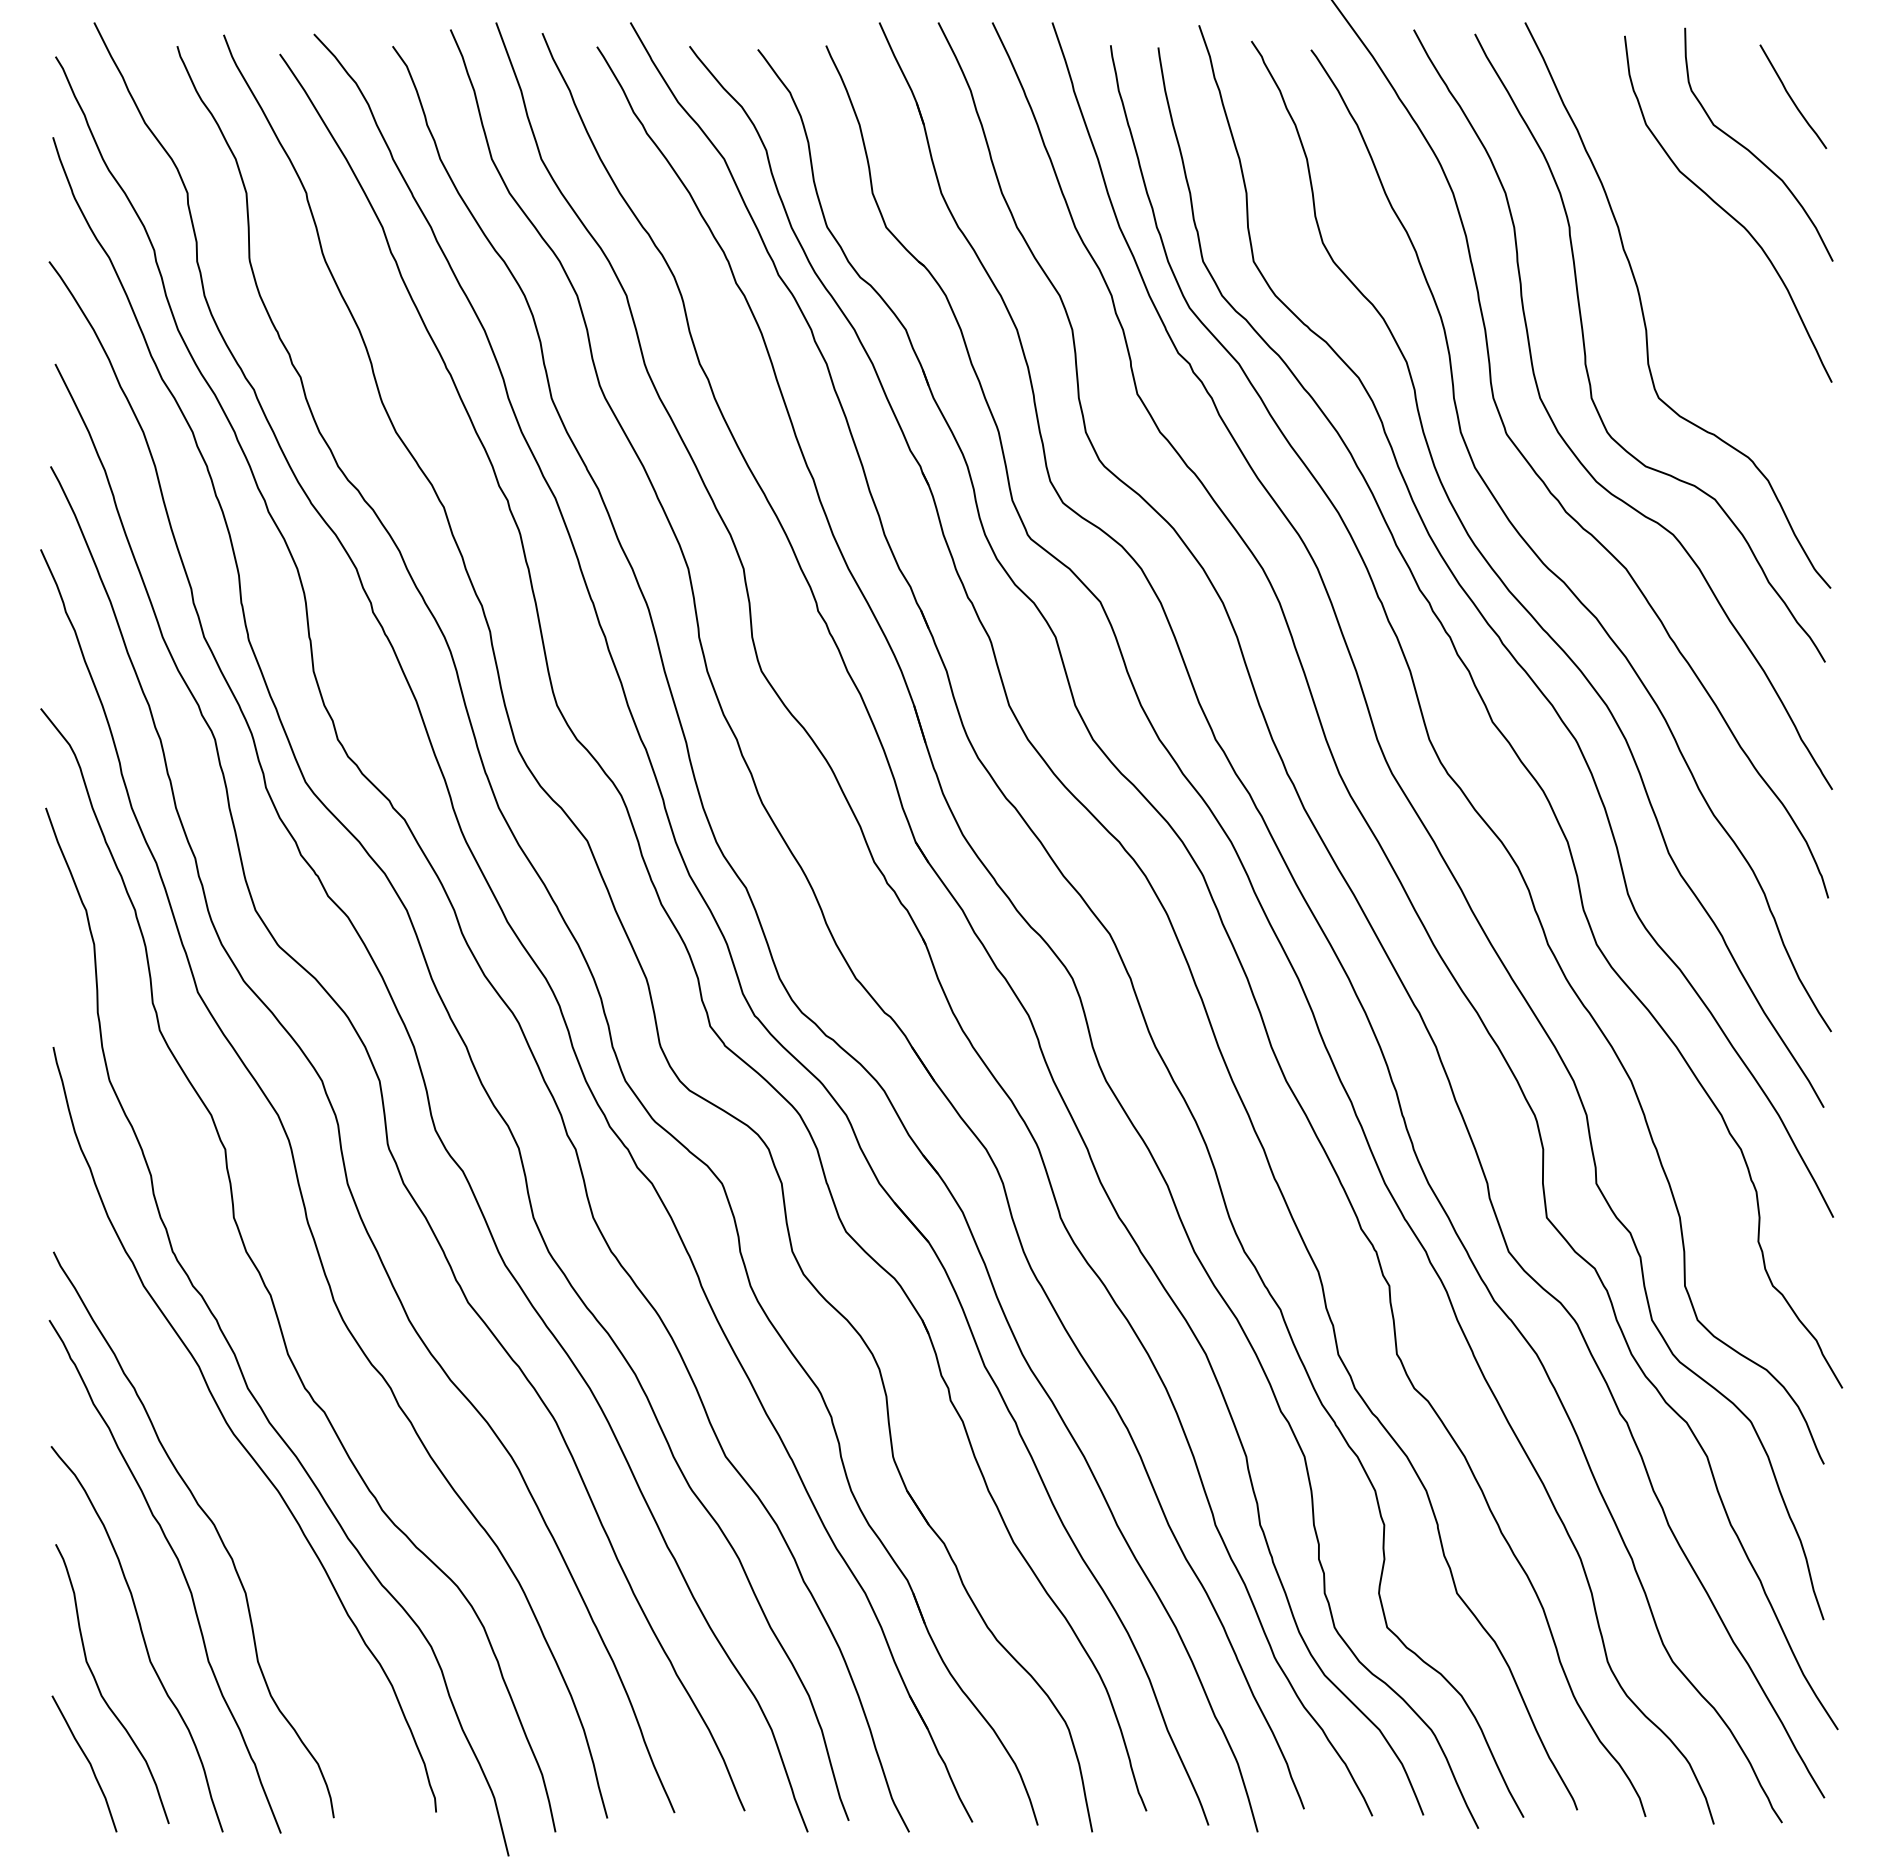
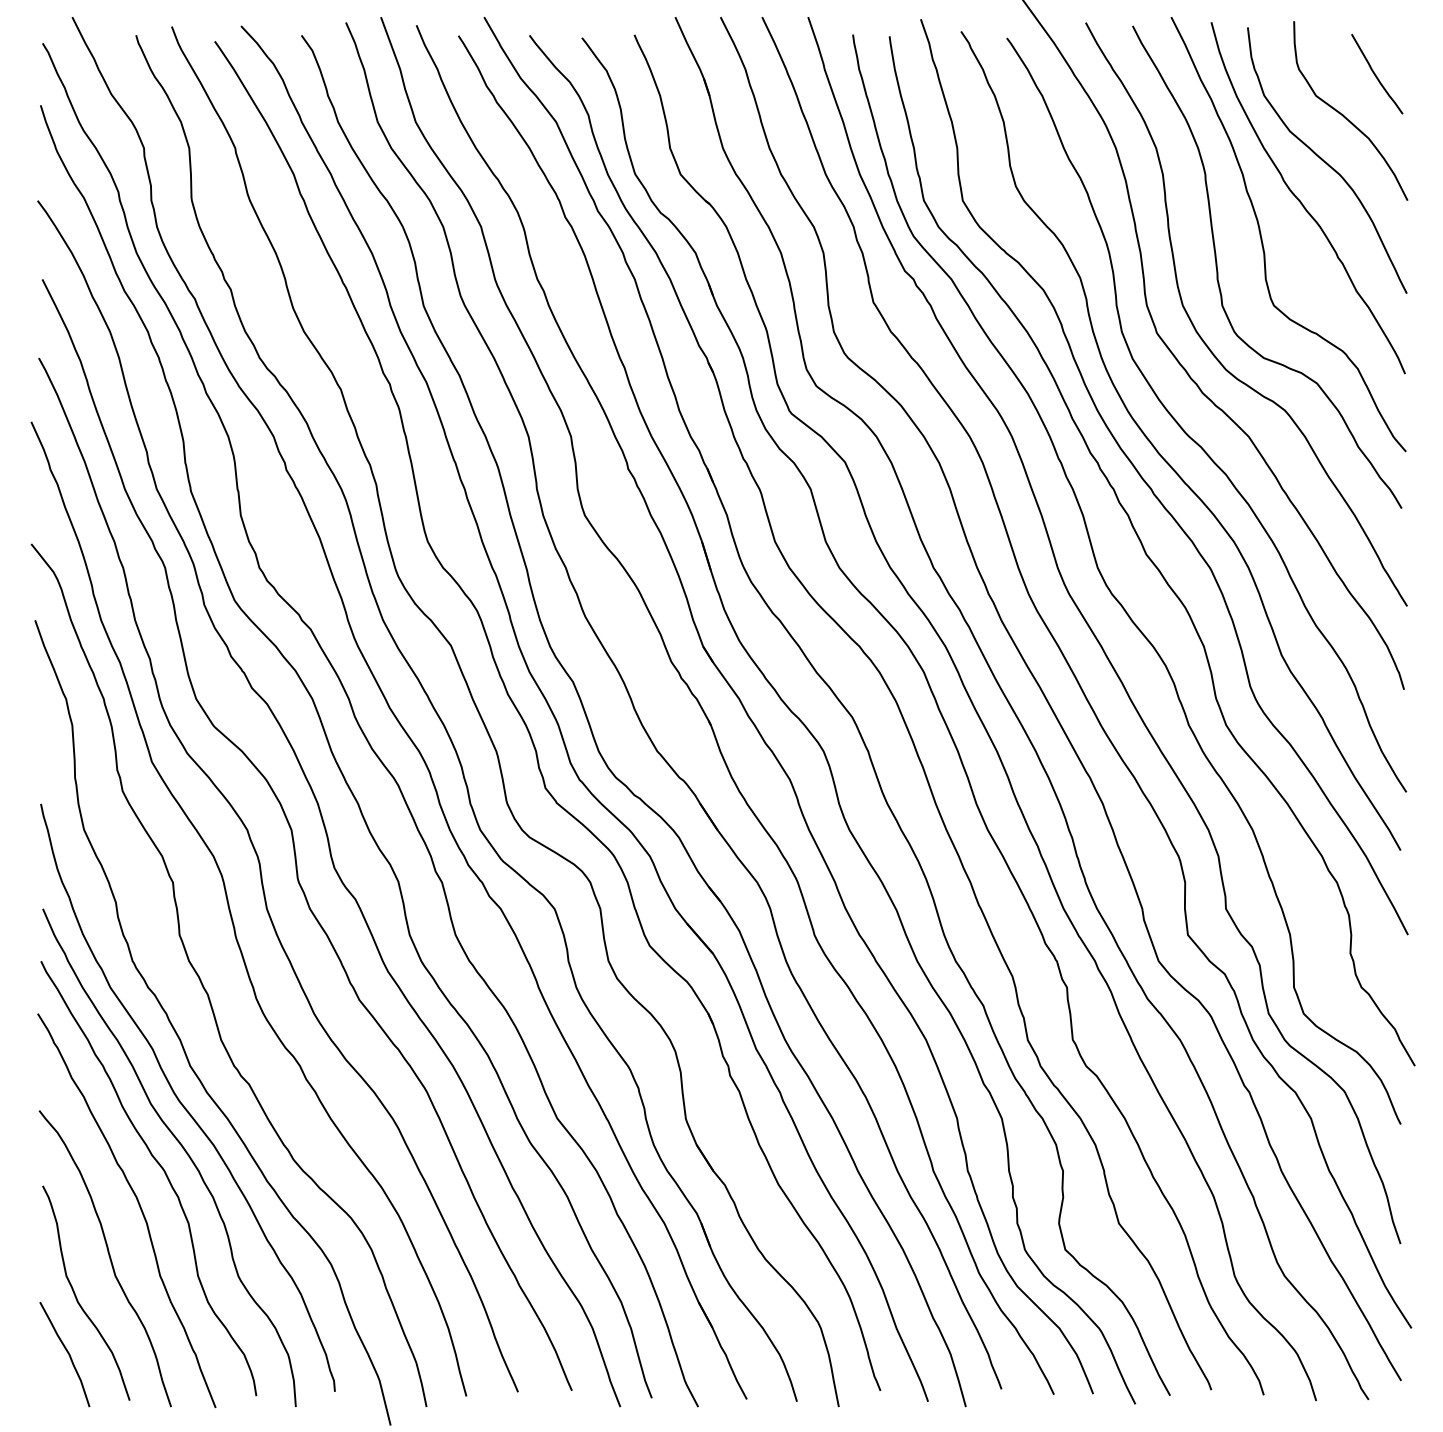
curve: (1696, 265) -> (1302, 203), added
curve: (238, 1496) -> (183, 1149), added

